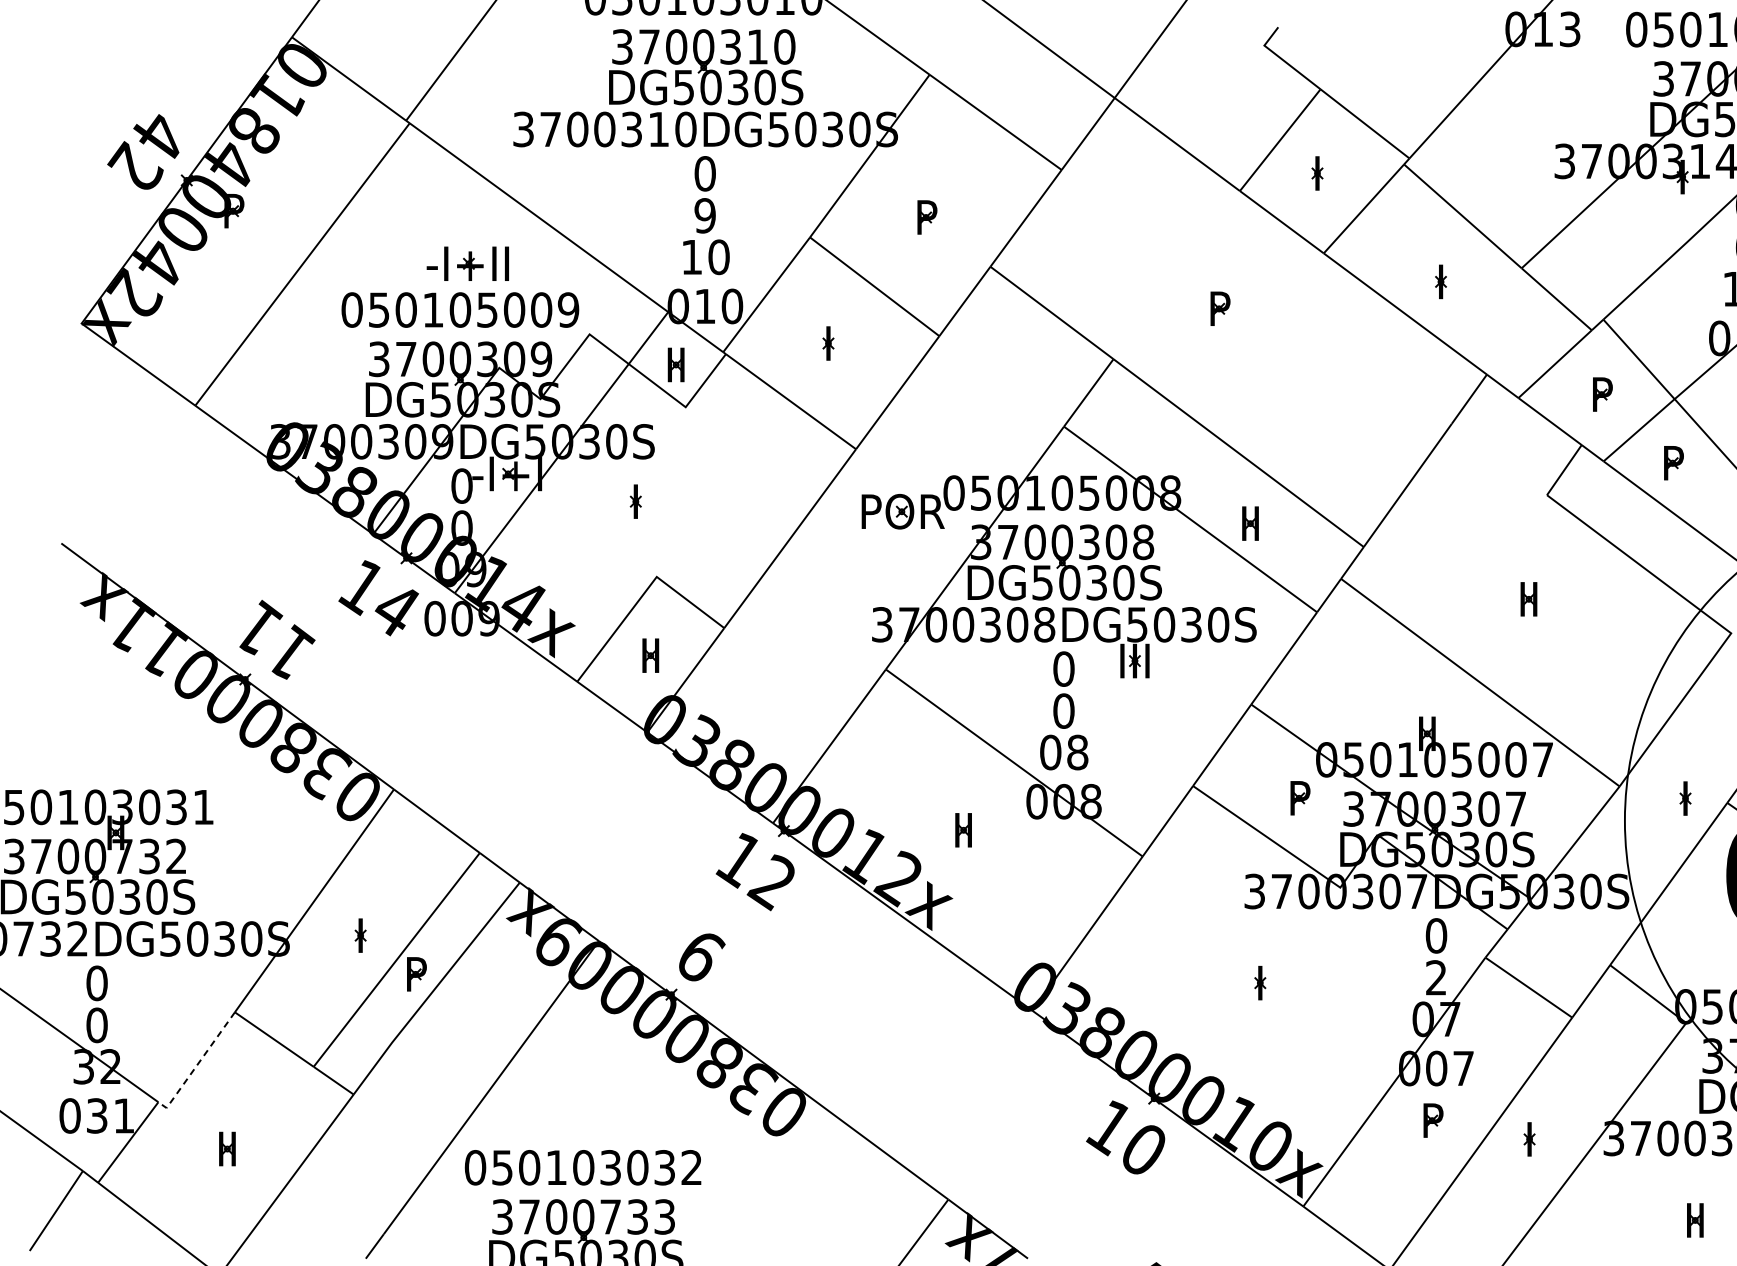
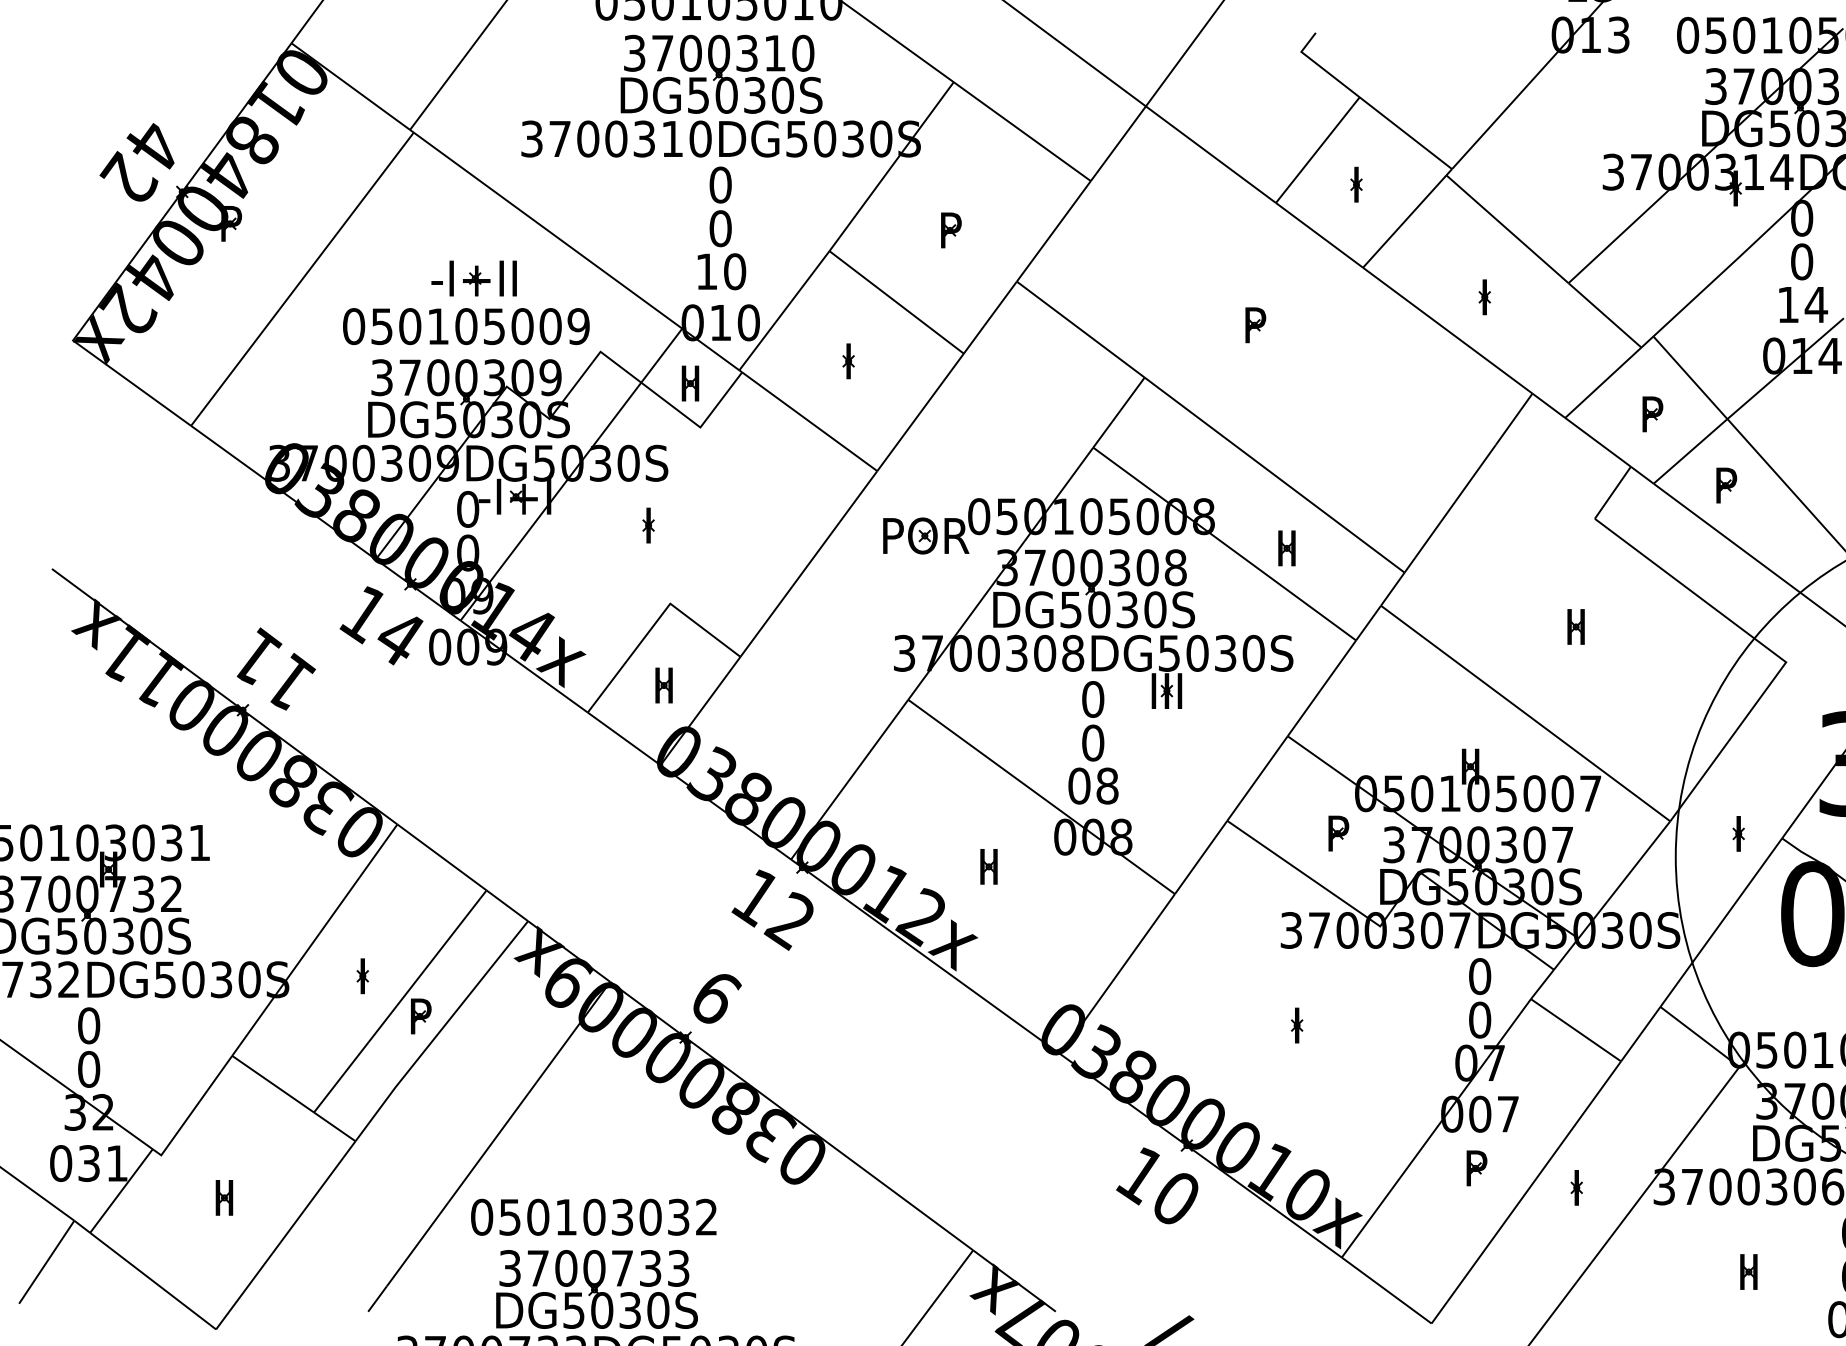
text: (705, 215) -> (720, 228), 9 -> 0
text: (1436, 977) -> (1480, 1019), 2 -> 0
line: (197, 1064) -> (193, 1110), dashed -> solid

